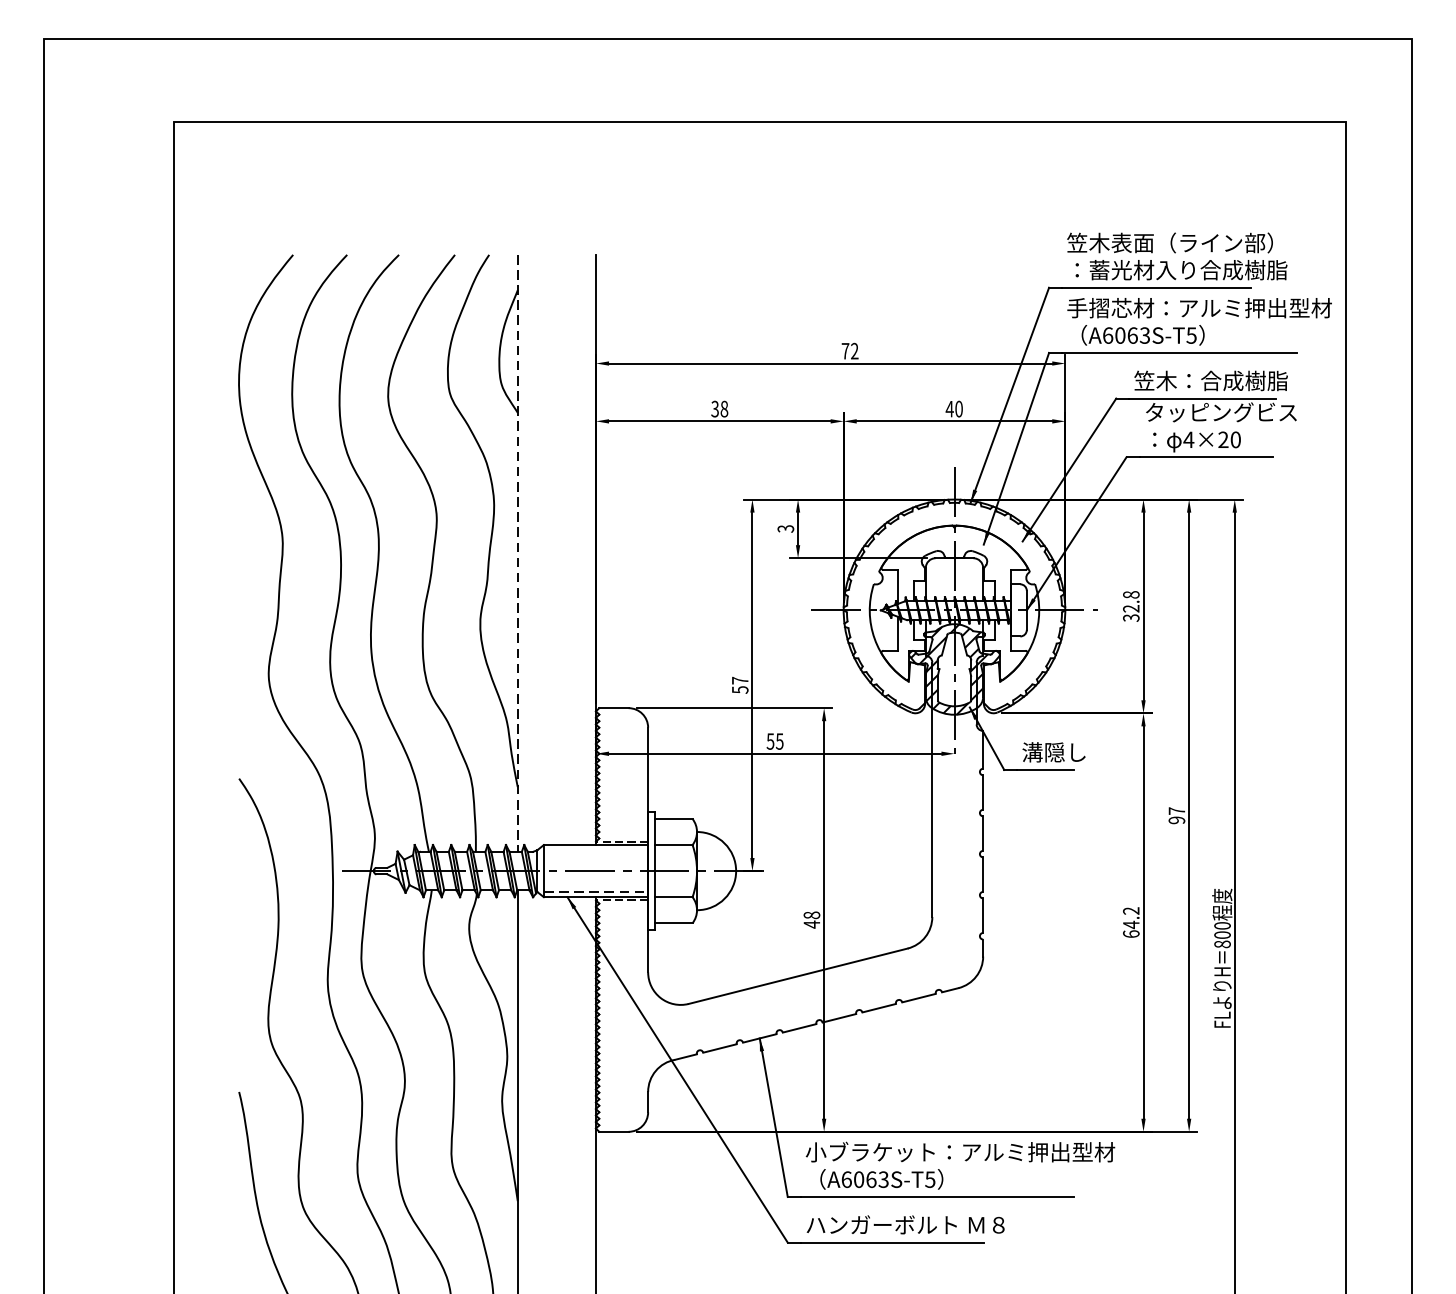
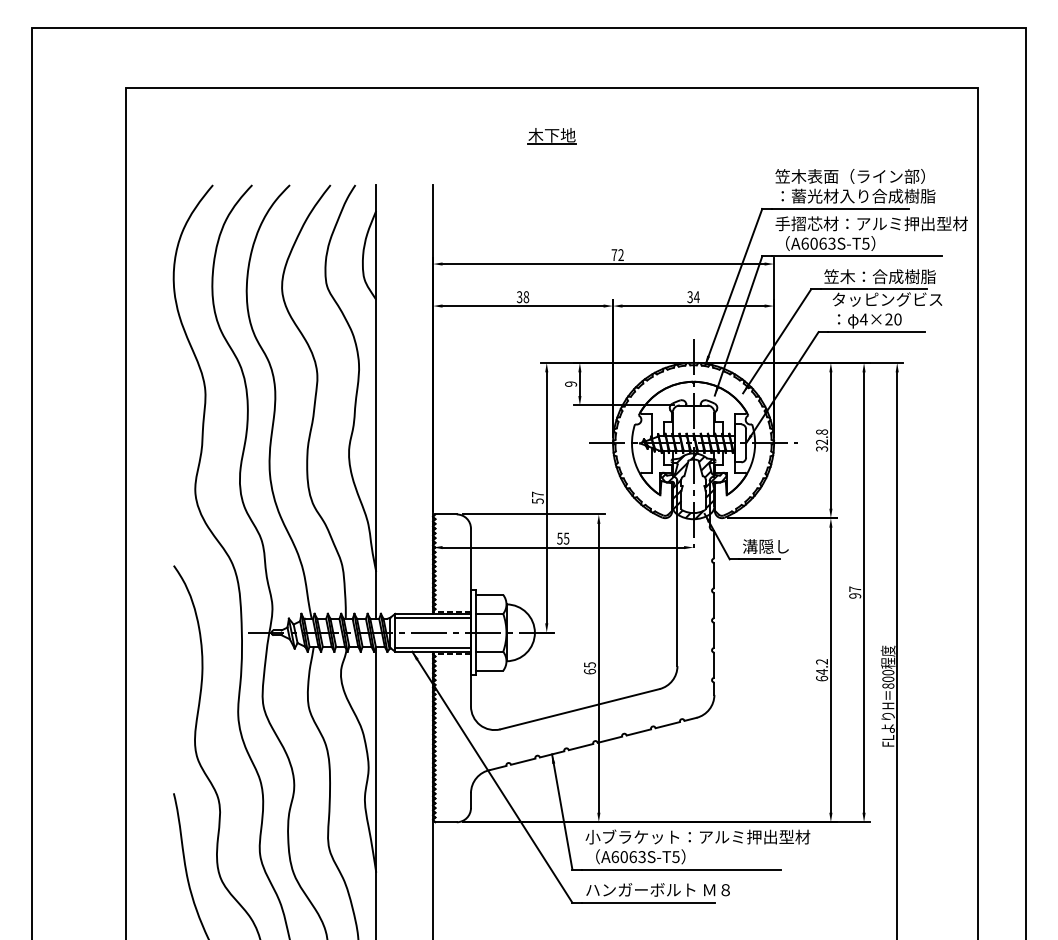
part: (758, 188) -> (551, 136), added
text: (954, 409) -> (693, 297), 40 -> 34
text: (785, 527) -> (570, 383), 3 -> 9
line: (518, 552) -> (376, 401), dashed -> solid
line: (595, 850) -> (432, 617), added
line: (596, 891) -> (433, 647), dashed -> solid
text: (812, 920) -> (590, 668), 48 -> 65

